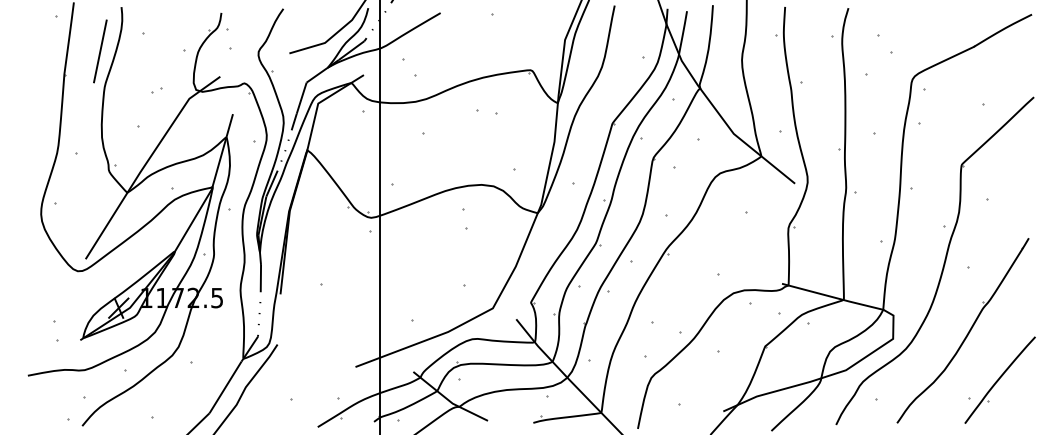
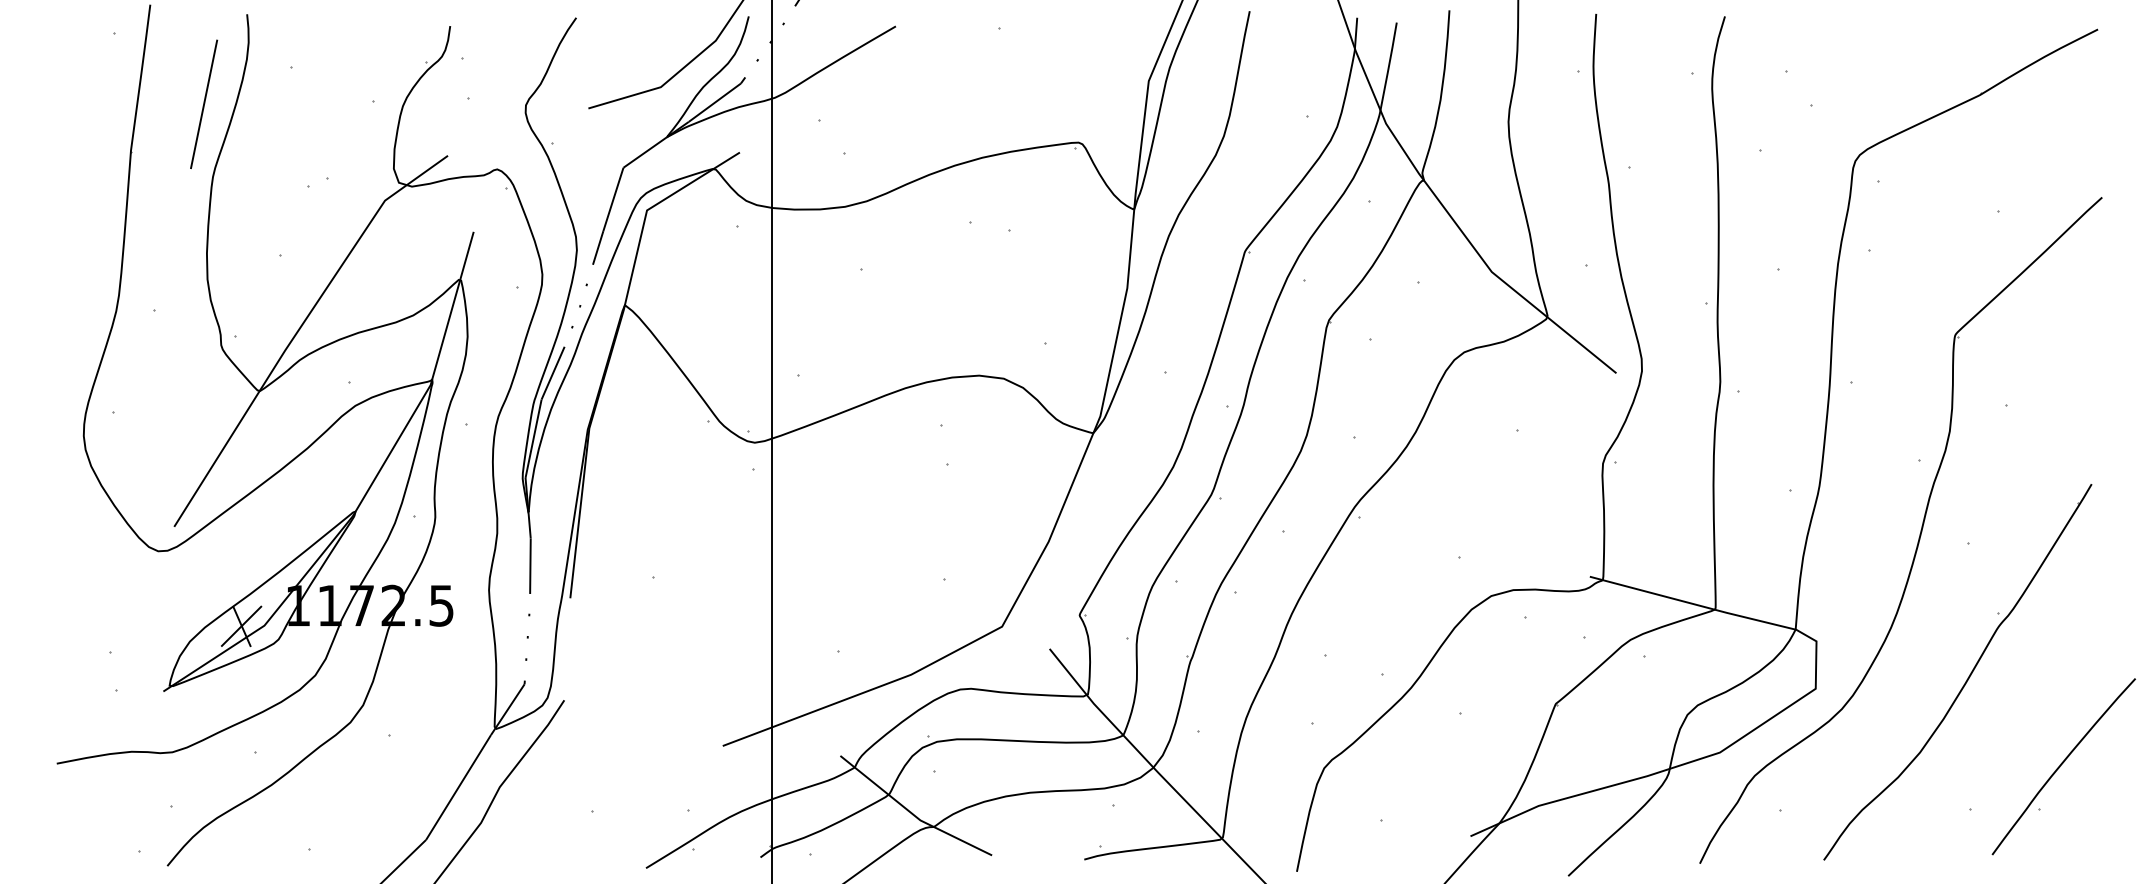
part: (999, 379) -> (2062, 765), moved

